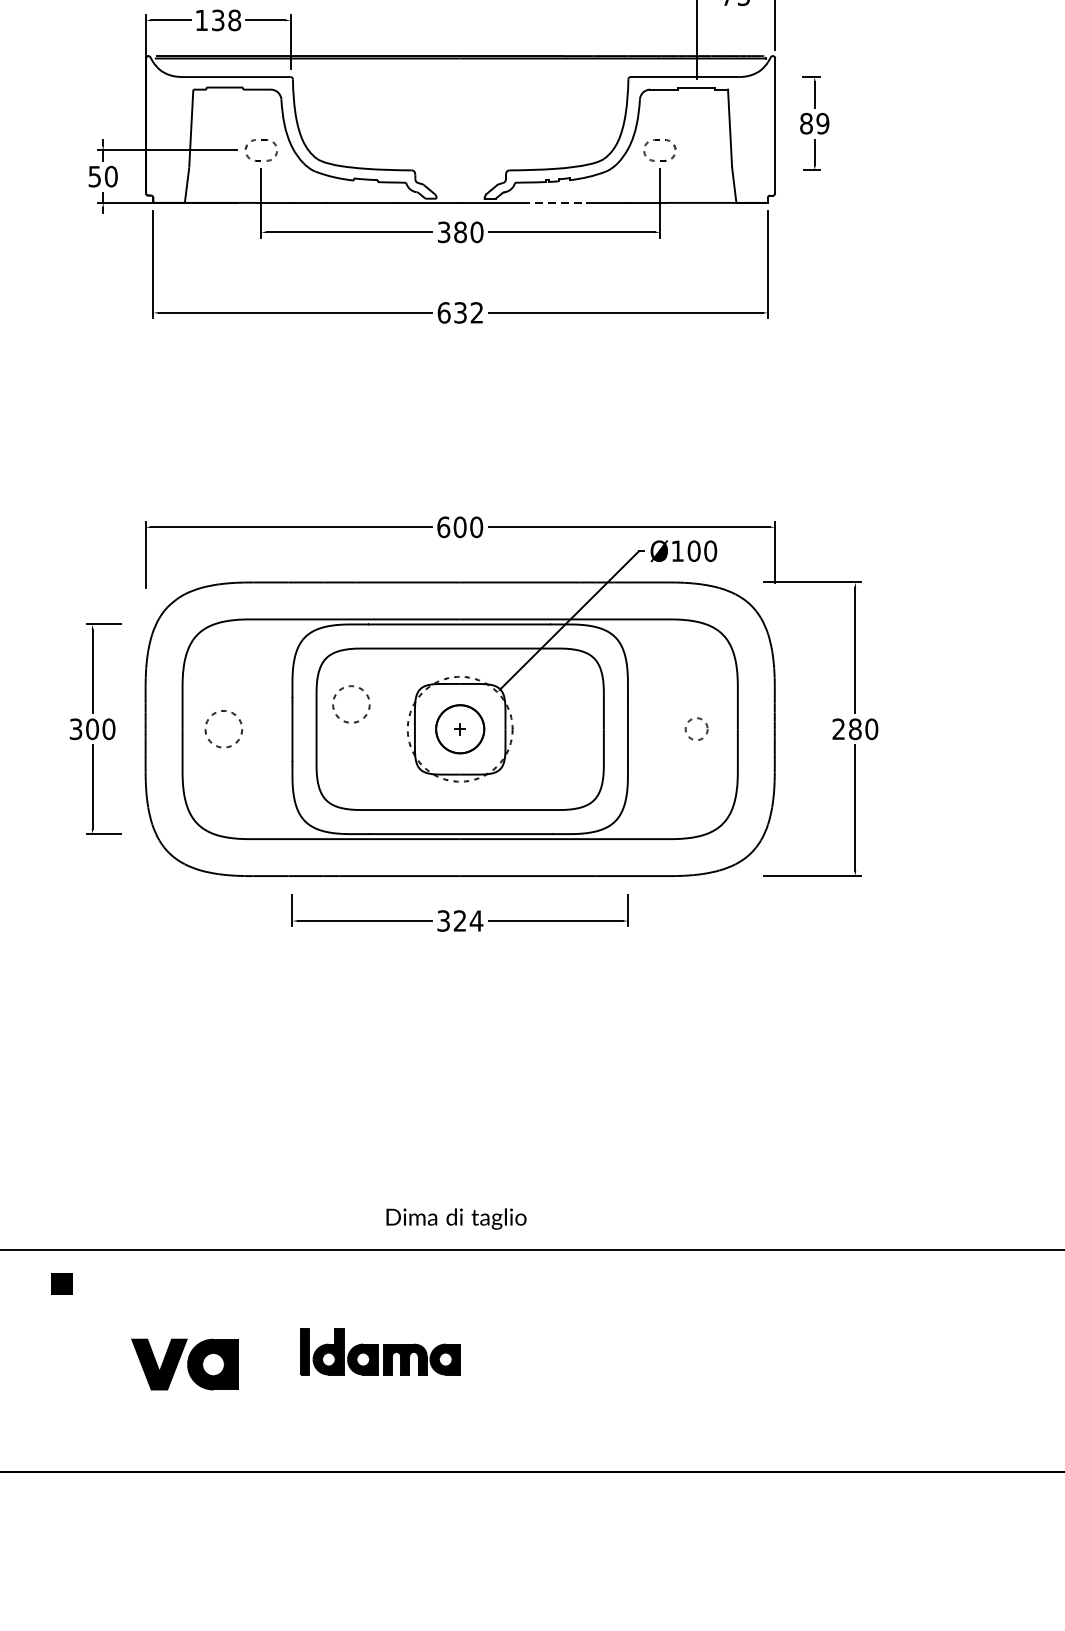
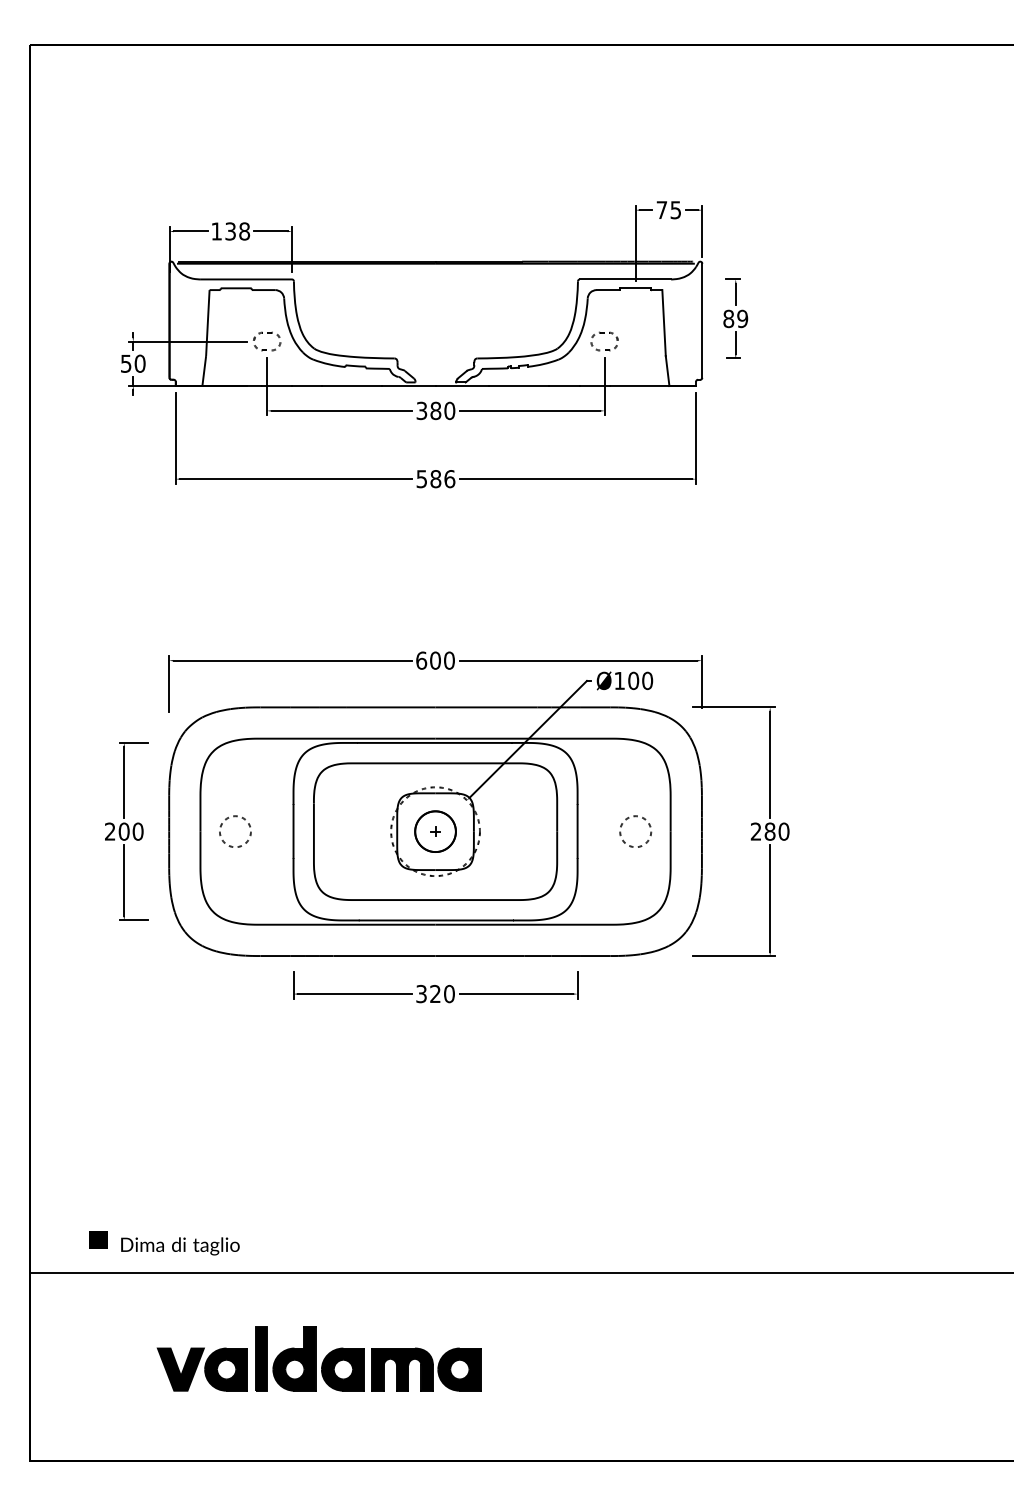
line: (558, 202) -> (518, 385), dashed -> solid
text: (460, 313) -> (435, 479), 632 -> 586
circle: (351, 704) -> (343, 810), removed
text: (76, 729) -> (110, 831), 300 -> 200
circle: (696, 729) -> (635, 831), size x1.67
text: (476, 920) -> (449, 993), 324 -> 320
text: (456, 1219) -> (180, 1246), moved
part: (62, 1282) -> (98, 1239), moved
part: (381, 1351) -> (368, 1358), size x1.67

